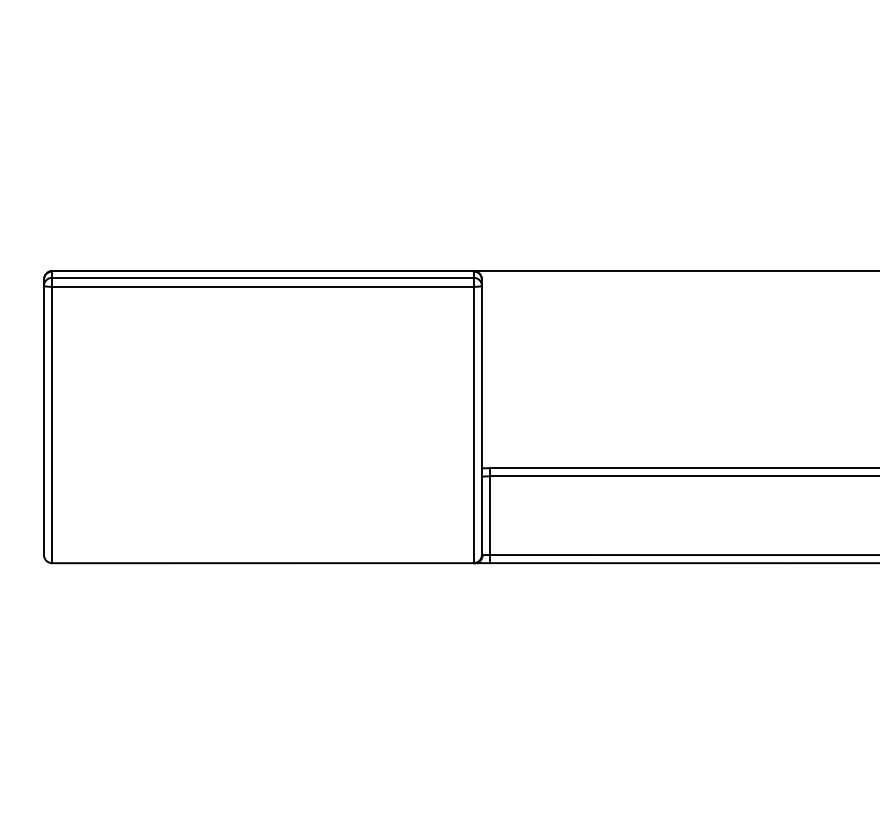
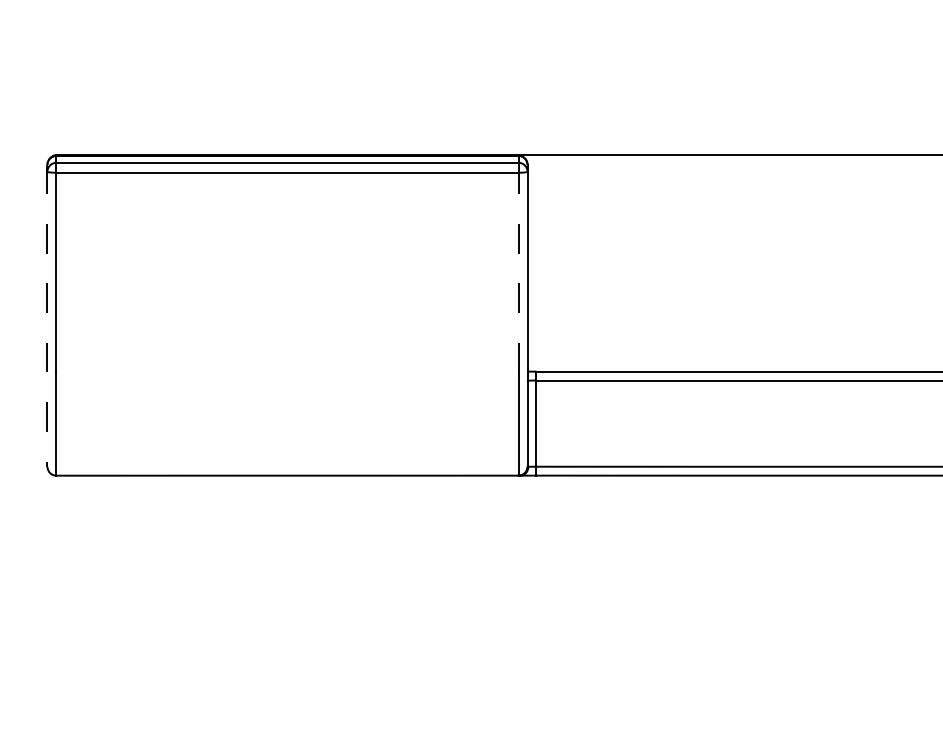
line: (473, 377) -> (518, 272), solid -> dashed
line: (44, 417) -> (48, 315), solid -> dashed

